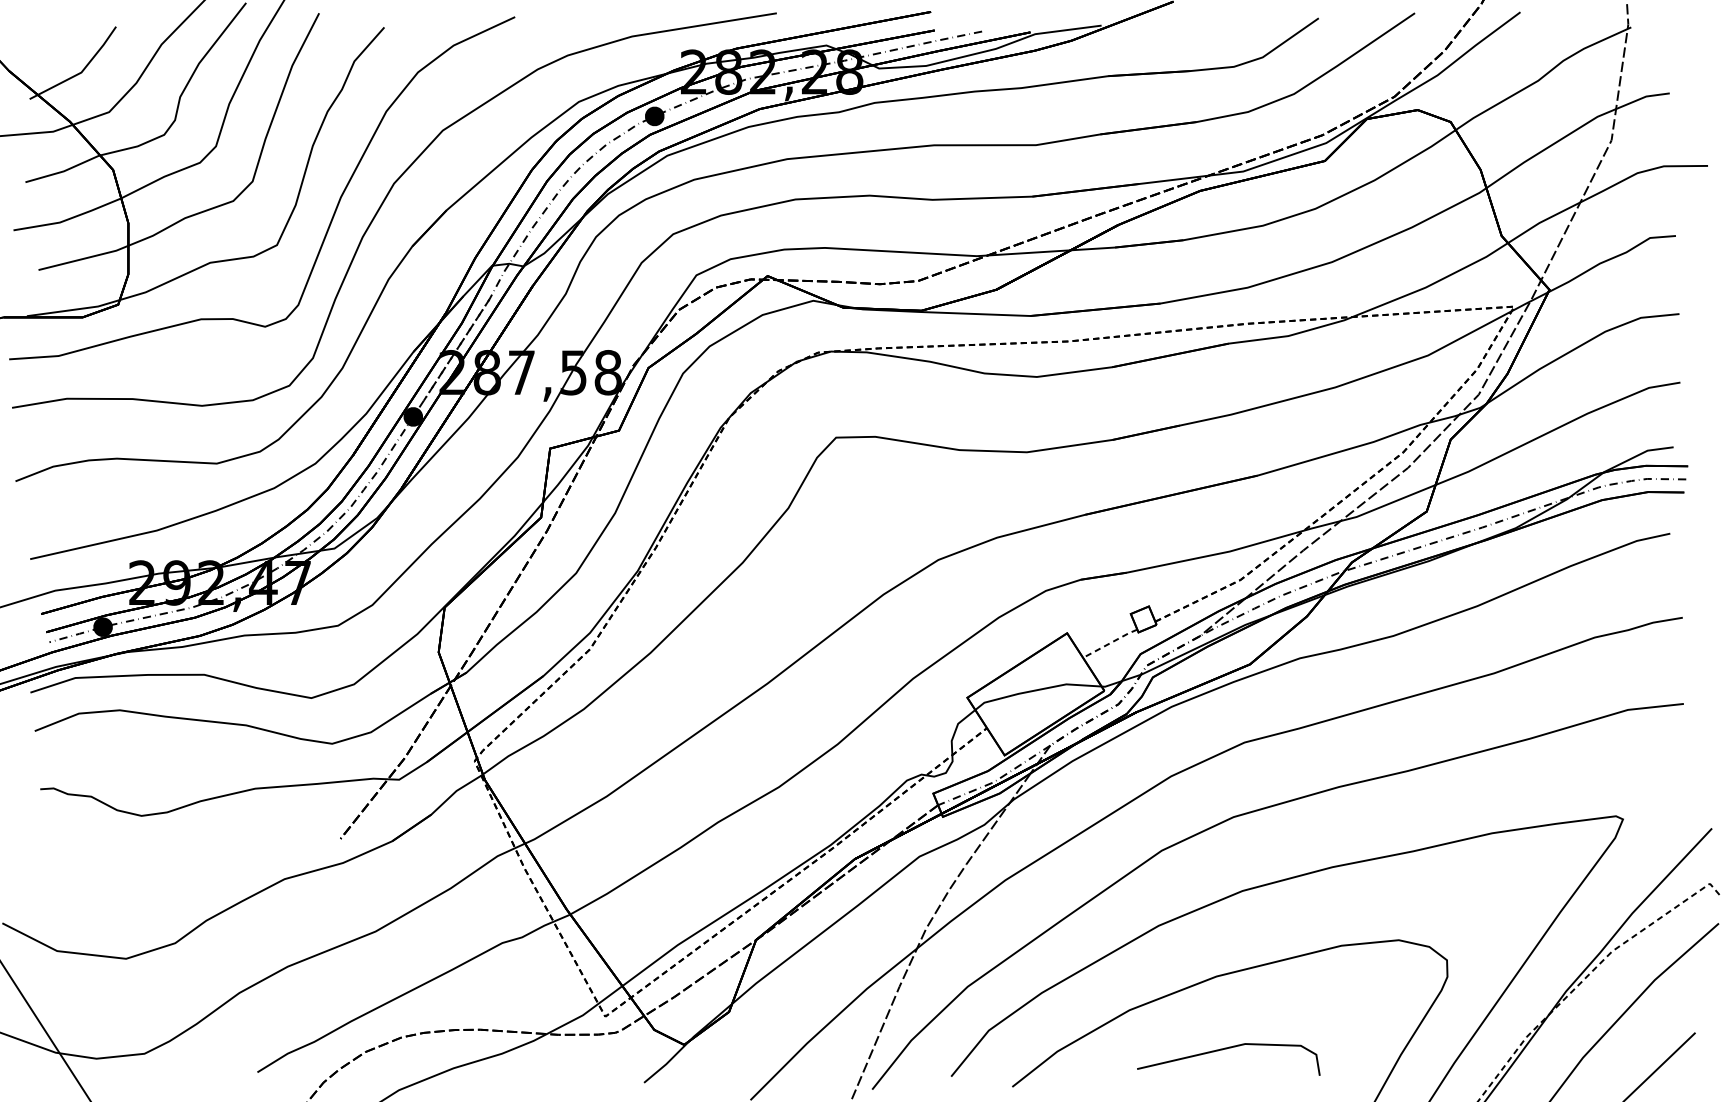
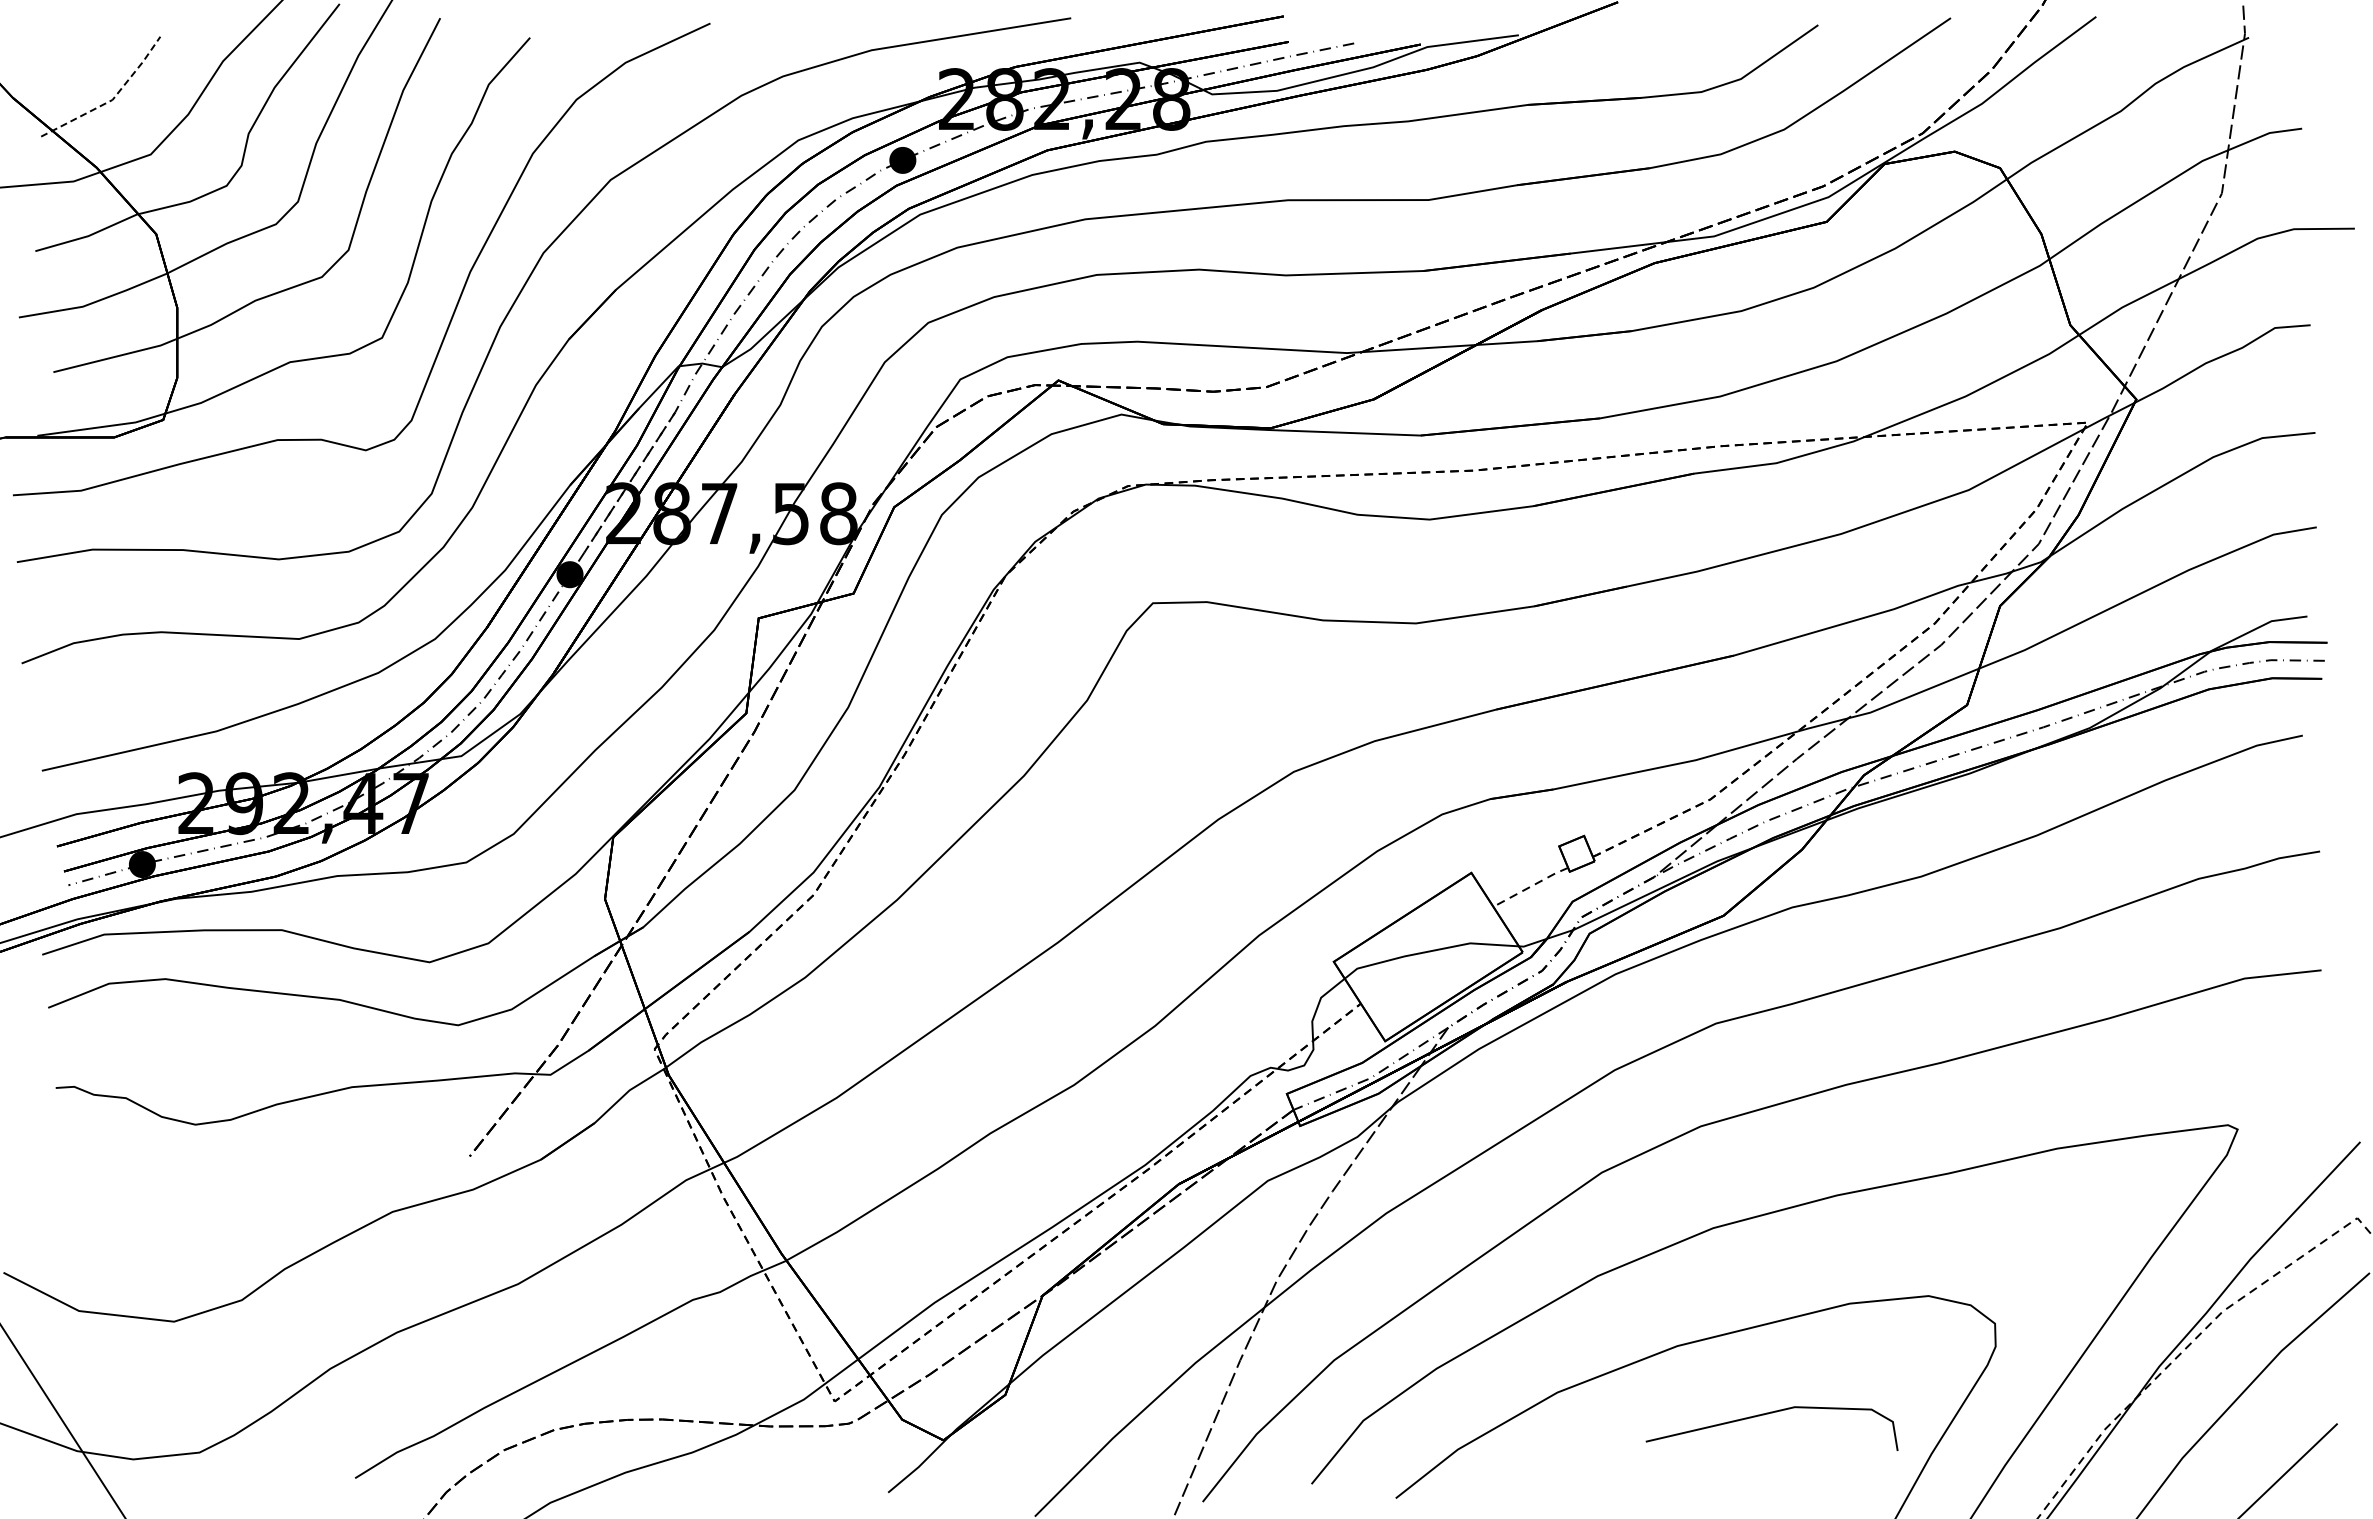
line: (81, 72) -> (112, 99), solid -> dashed
line: (1226, 1049) -> (1768, 1414), moved

